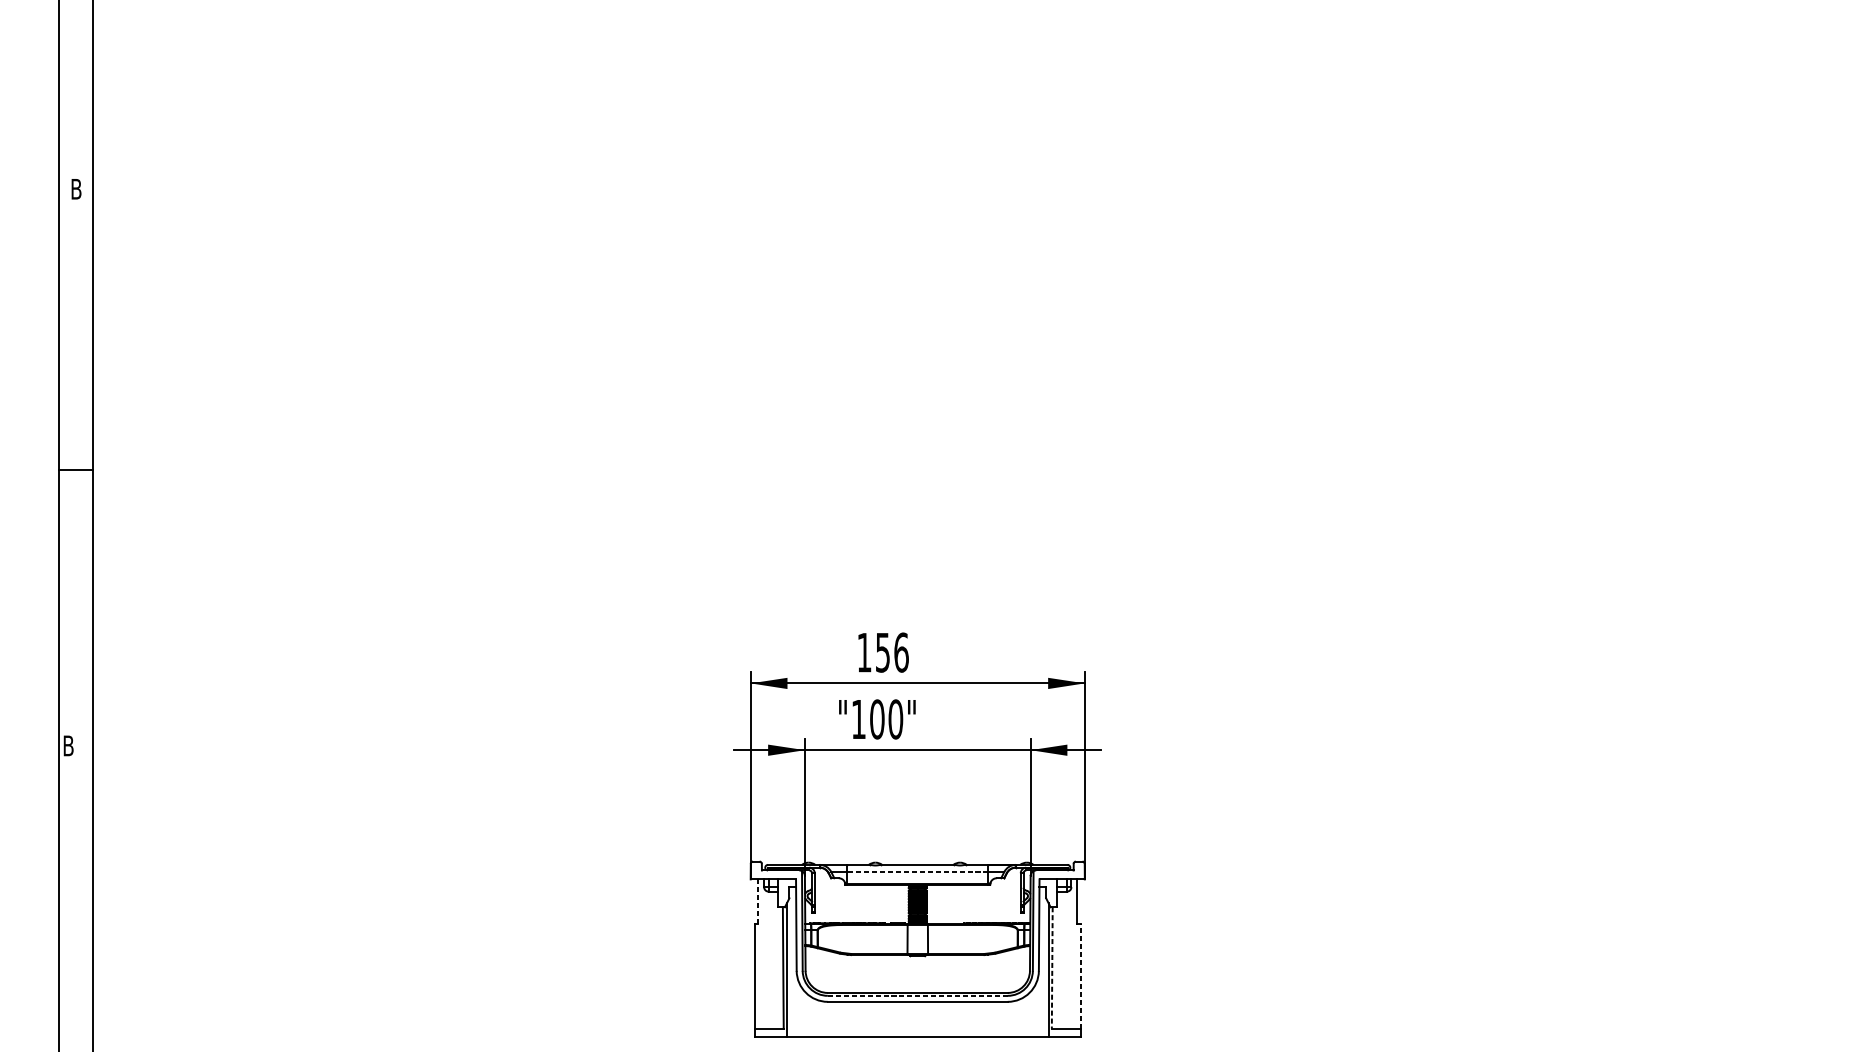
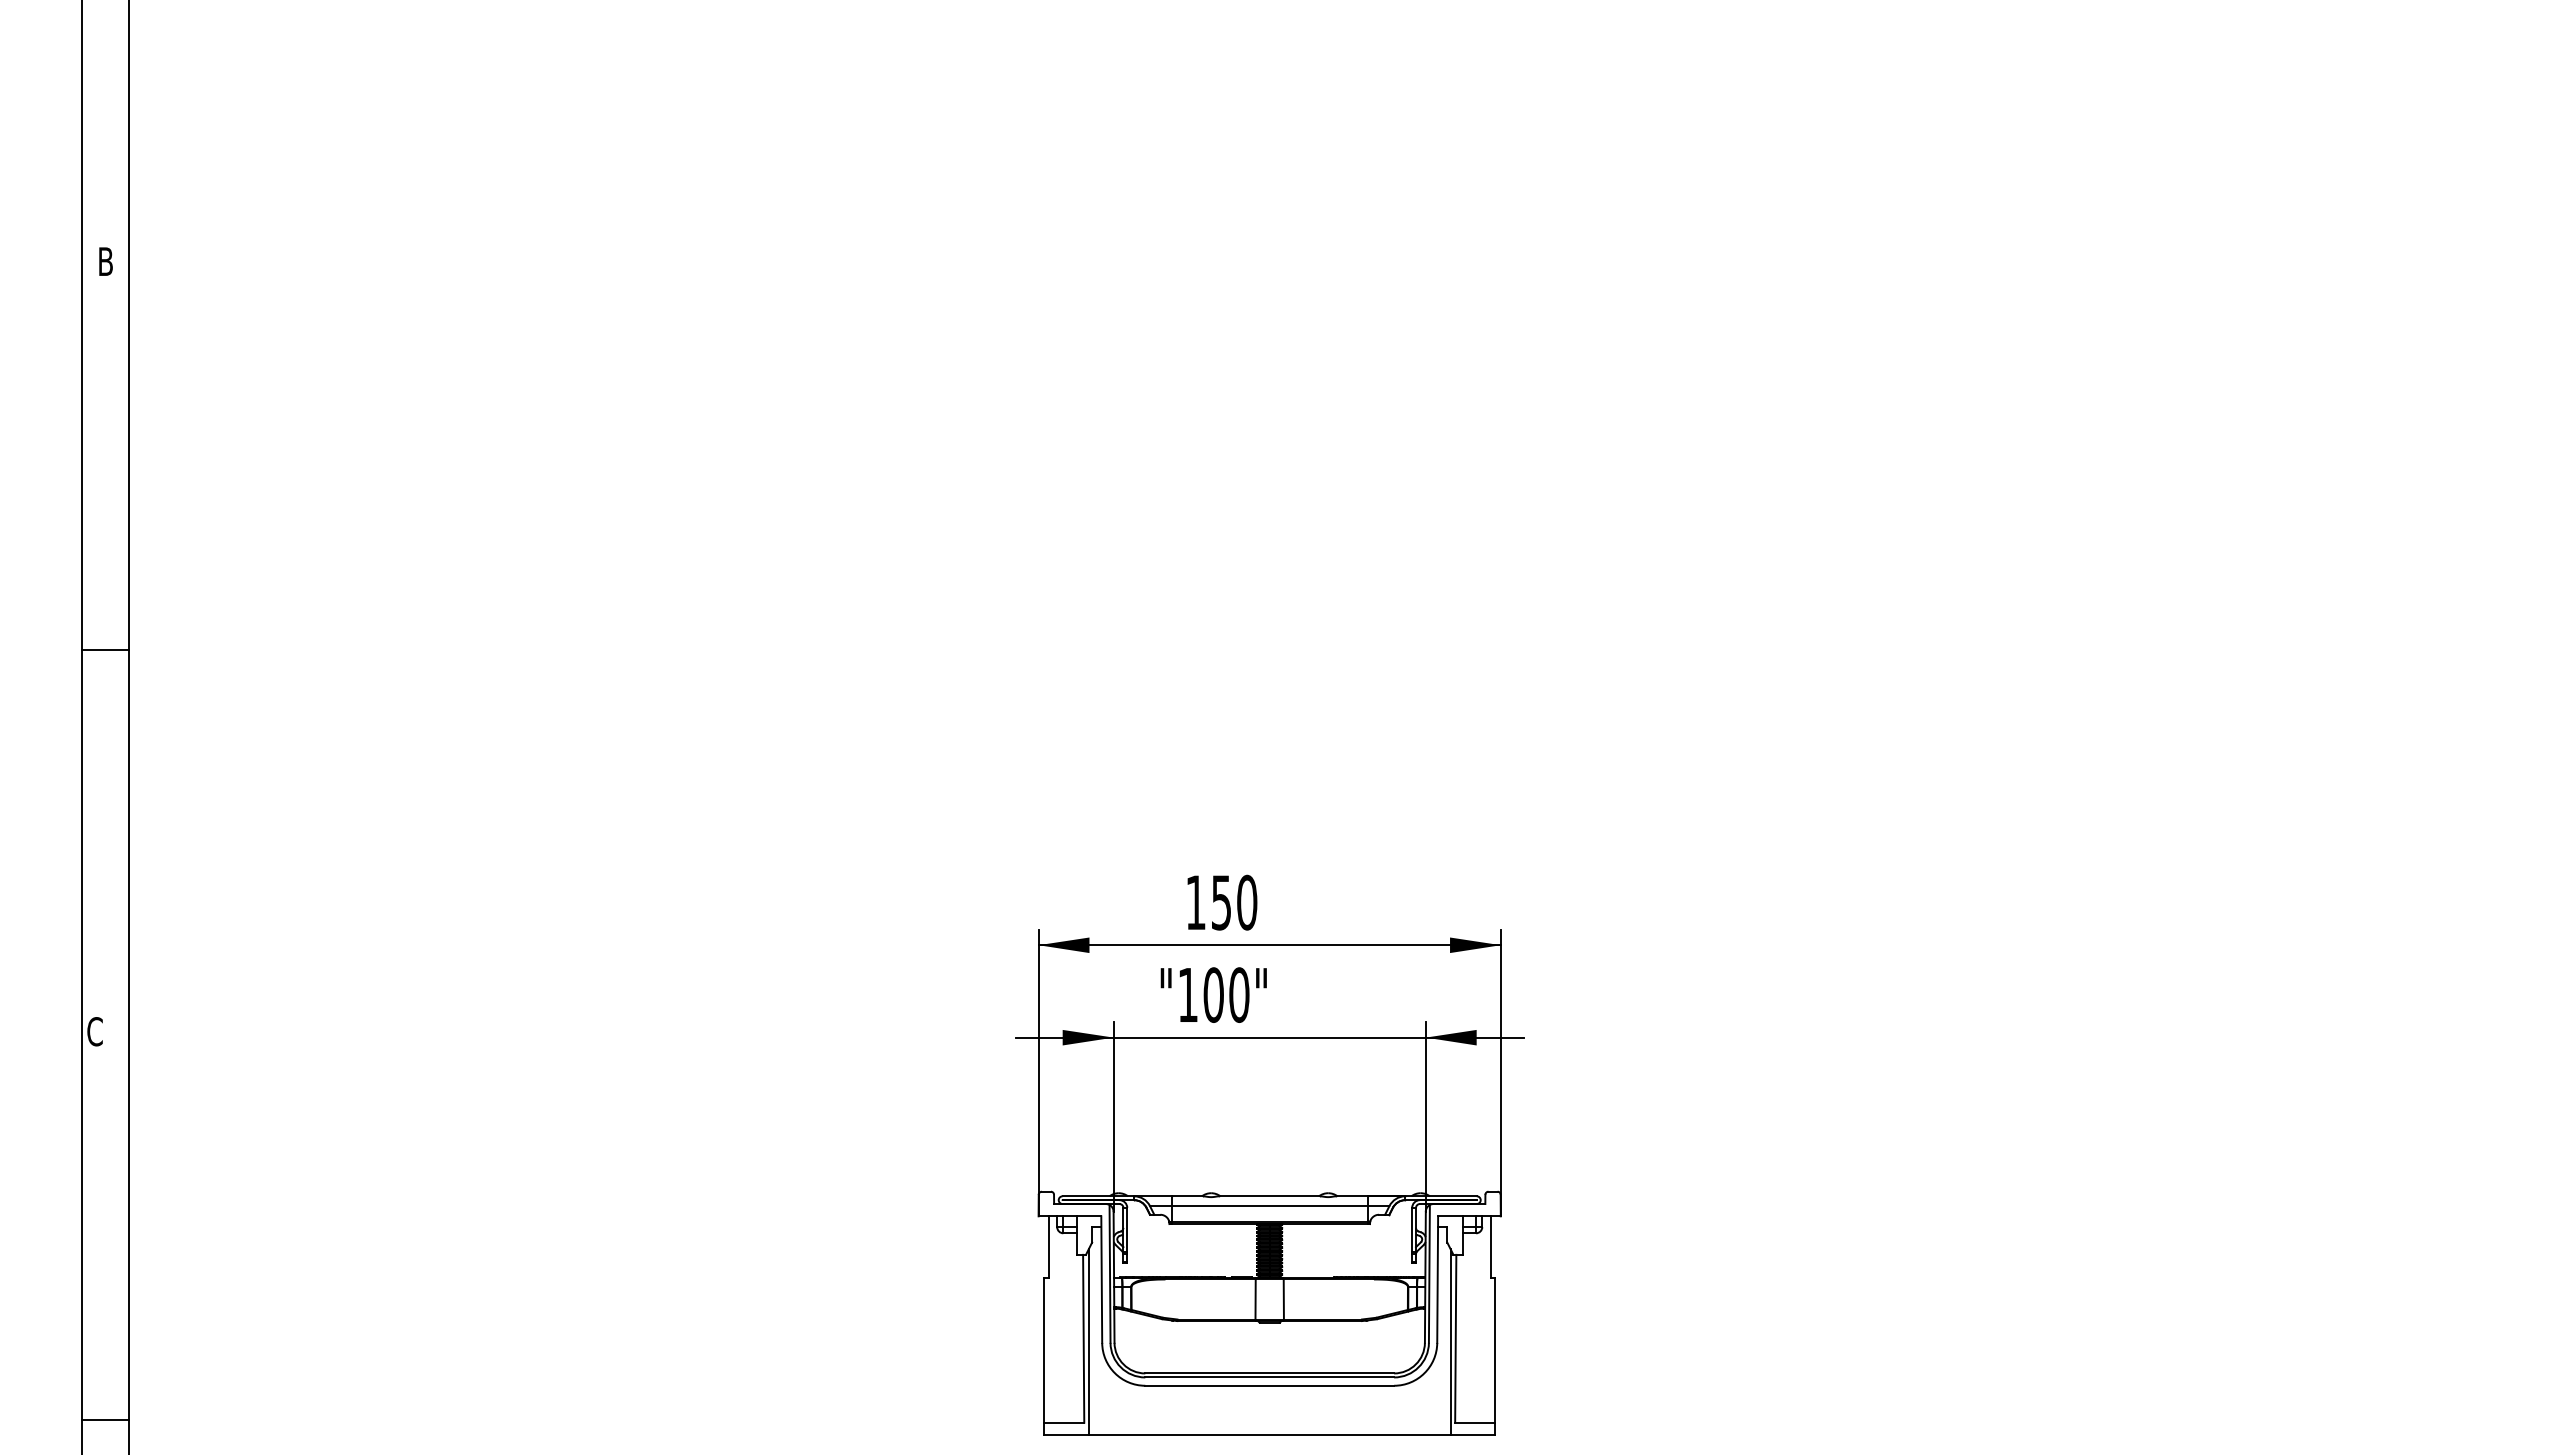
text: (901, 652) -> (1247, 902), 156 -> 150
text: (68, 745) -> (94, 1031), B -> C
line: (917, 872) -> (1269, 1206), dashed -> solid
line: (757, 901) -> (1048, 1247), dashed -> solid
line: (1052, 967) -> (1455, 1338), dashed -> solid
line: (1081, 975) -> (1495, 1349), dashed -> solid
line: (918, 995) -> (1270, 1377), dashed -> solid
line: (76, 1026) -> (105, 1420), added

